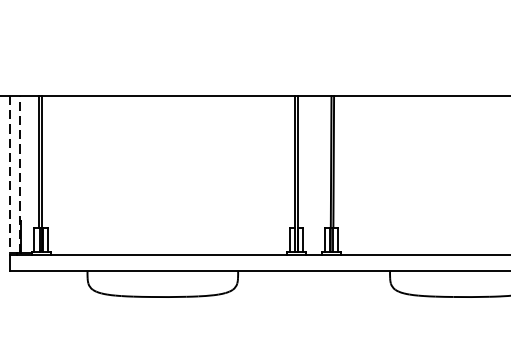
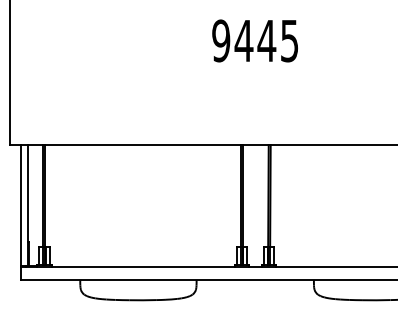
line: (10, 174) -> (20, 205), dashed -> solid
line: (19, 174) -> (27, 205), dashed -> solid

